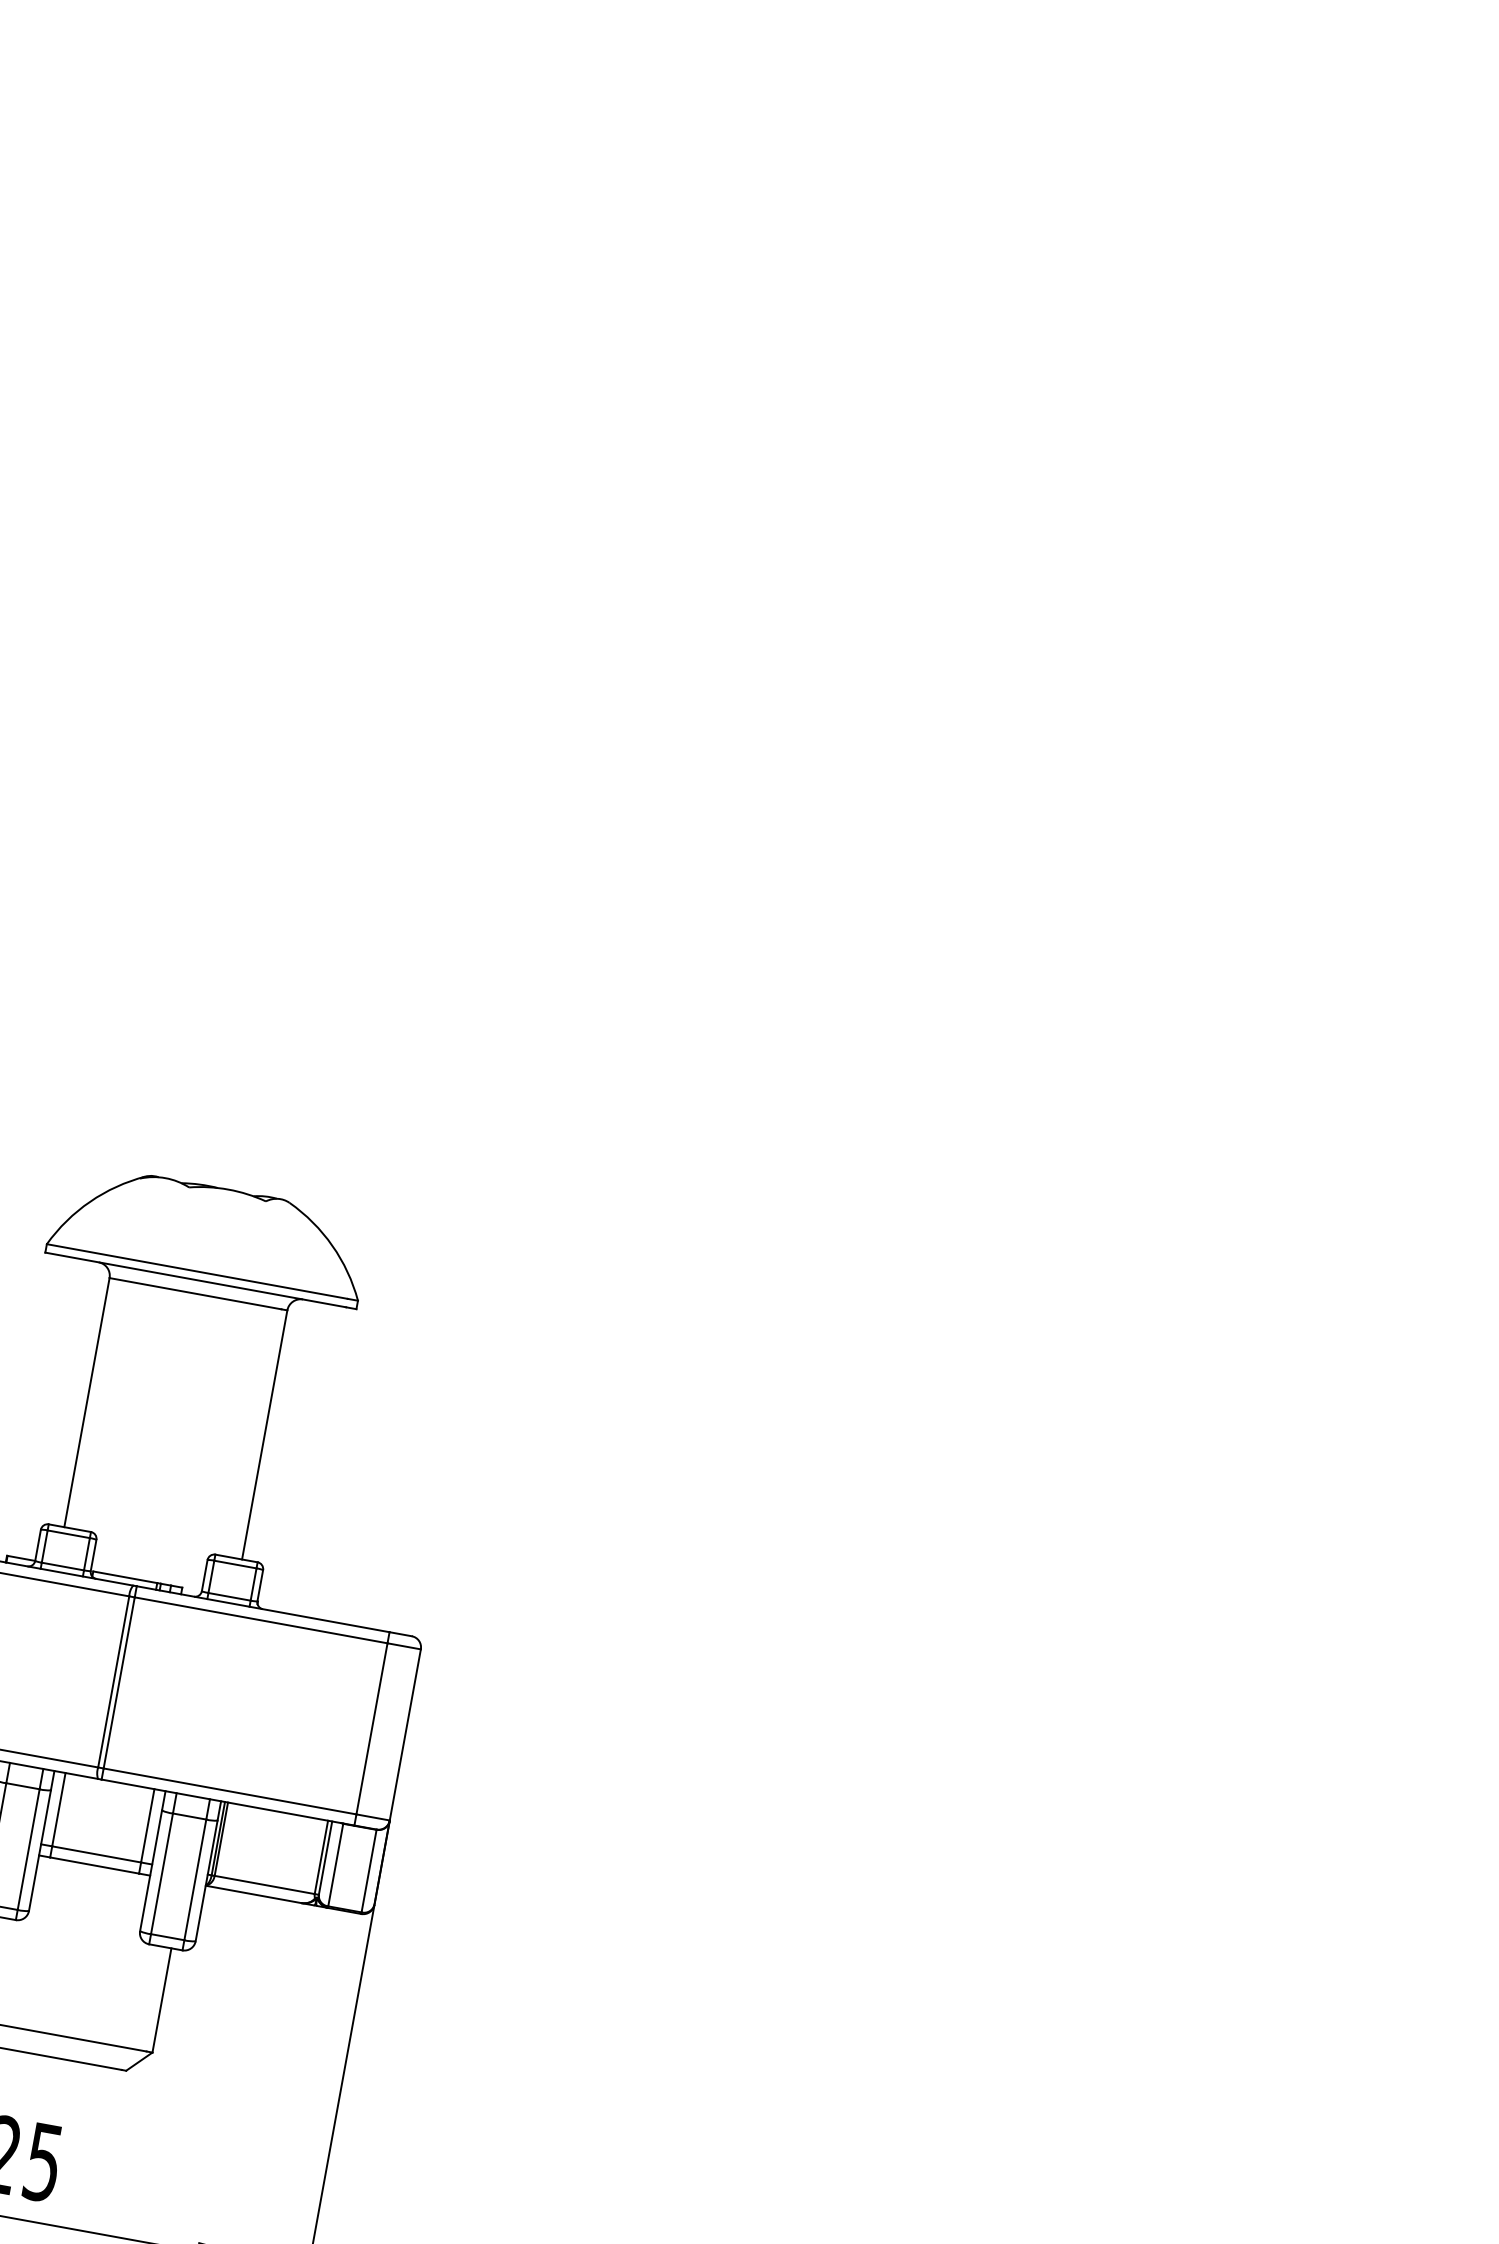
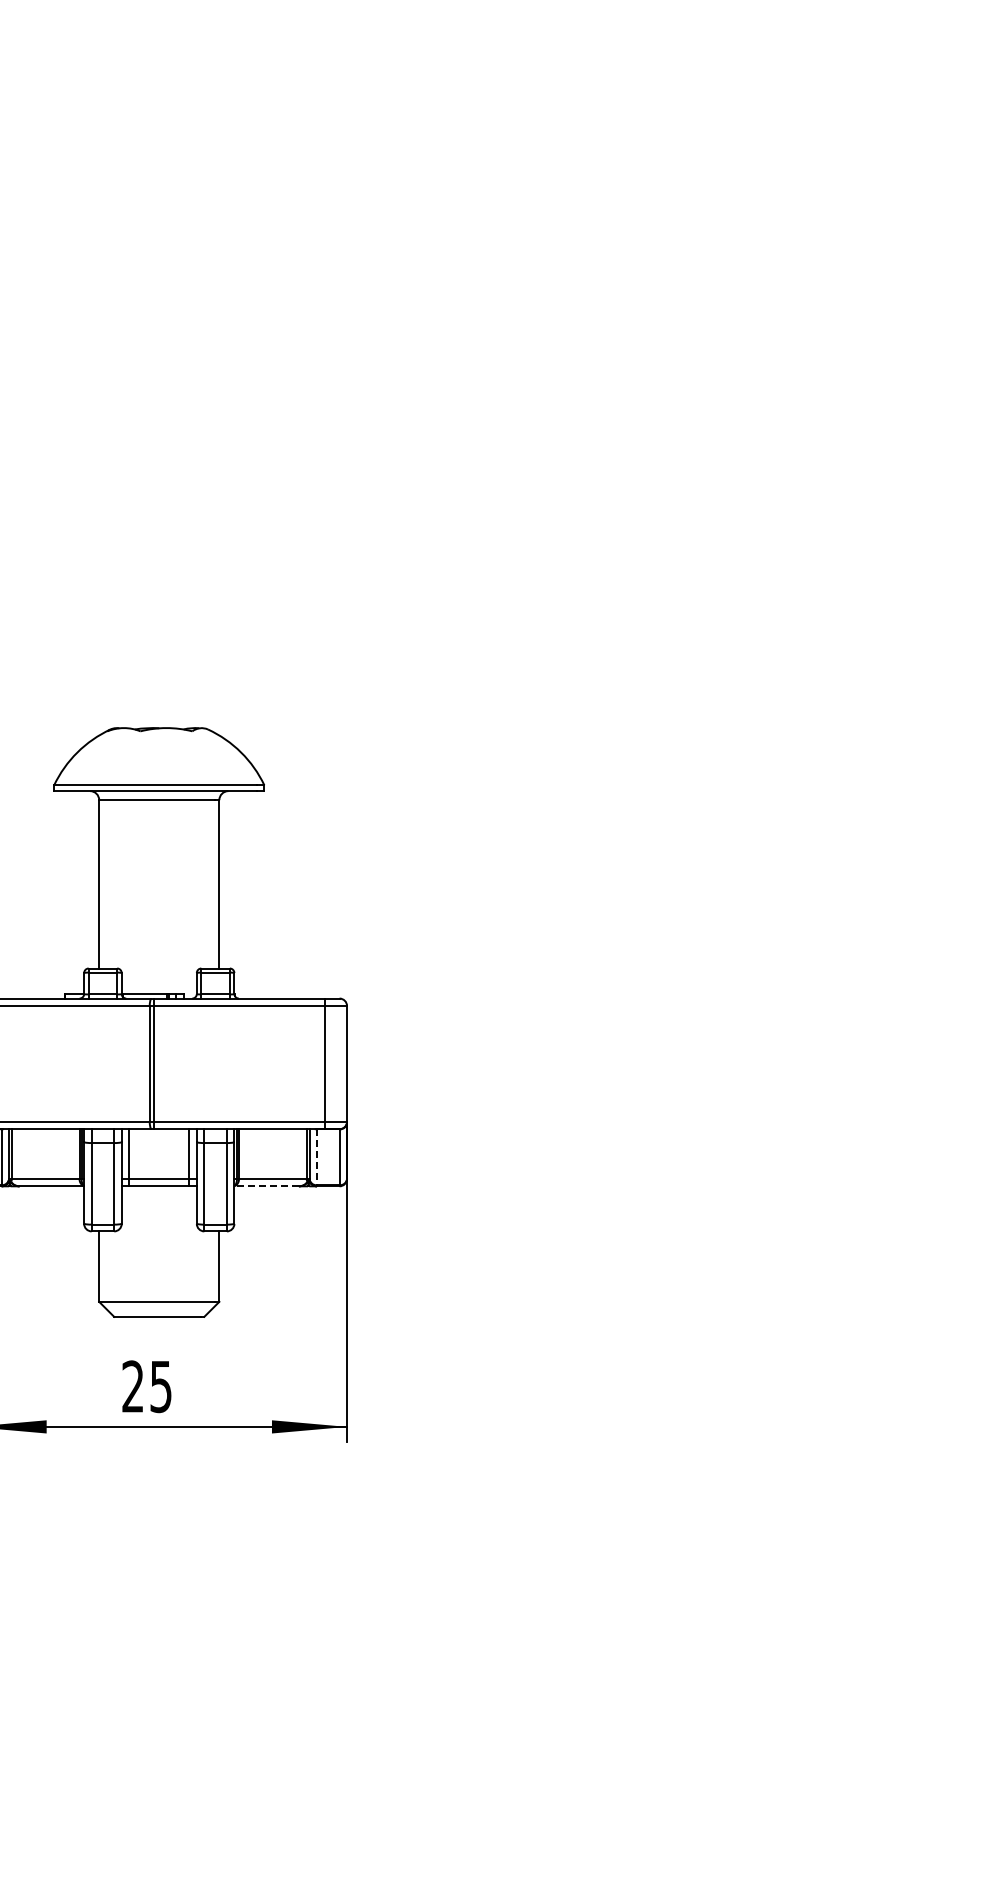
line: (336, 1865) -> (317, 1157), solid -> dashed
line: (253, 1894) -> (266, 1186), solid -> dashed

